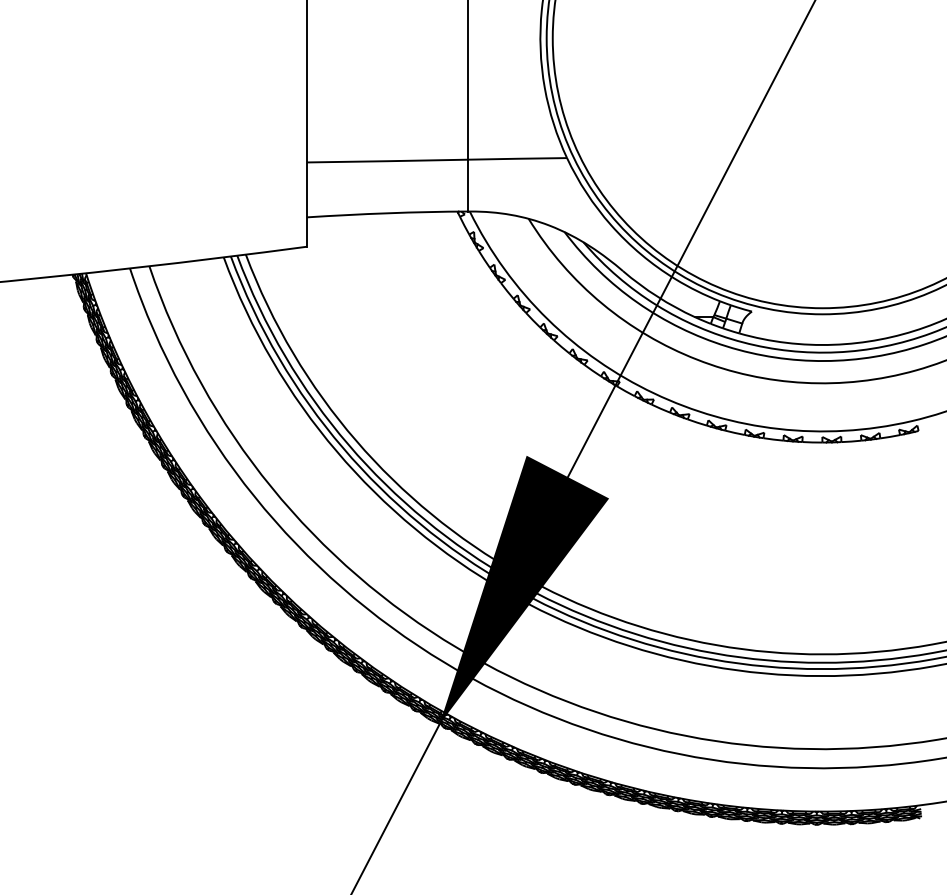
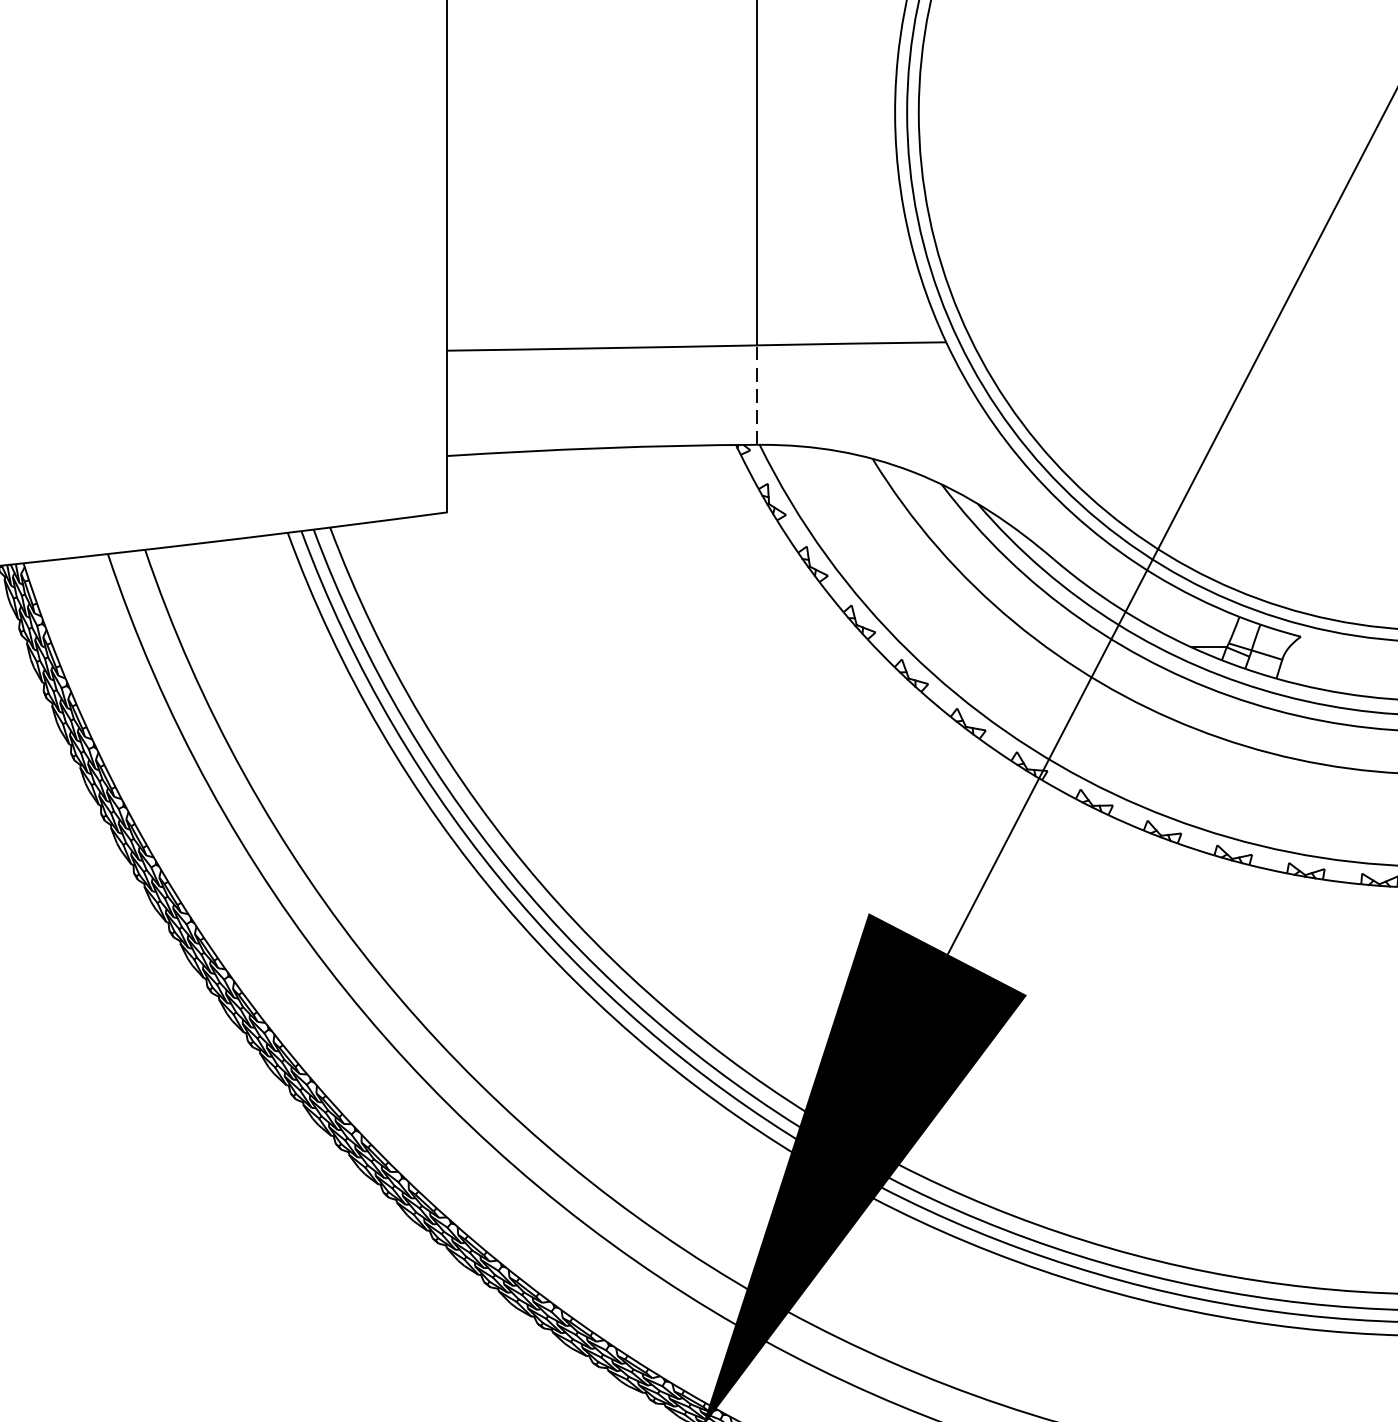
line: (468, 185) -> (757, 394), solid -> dashed

